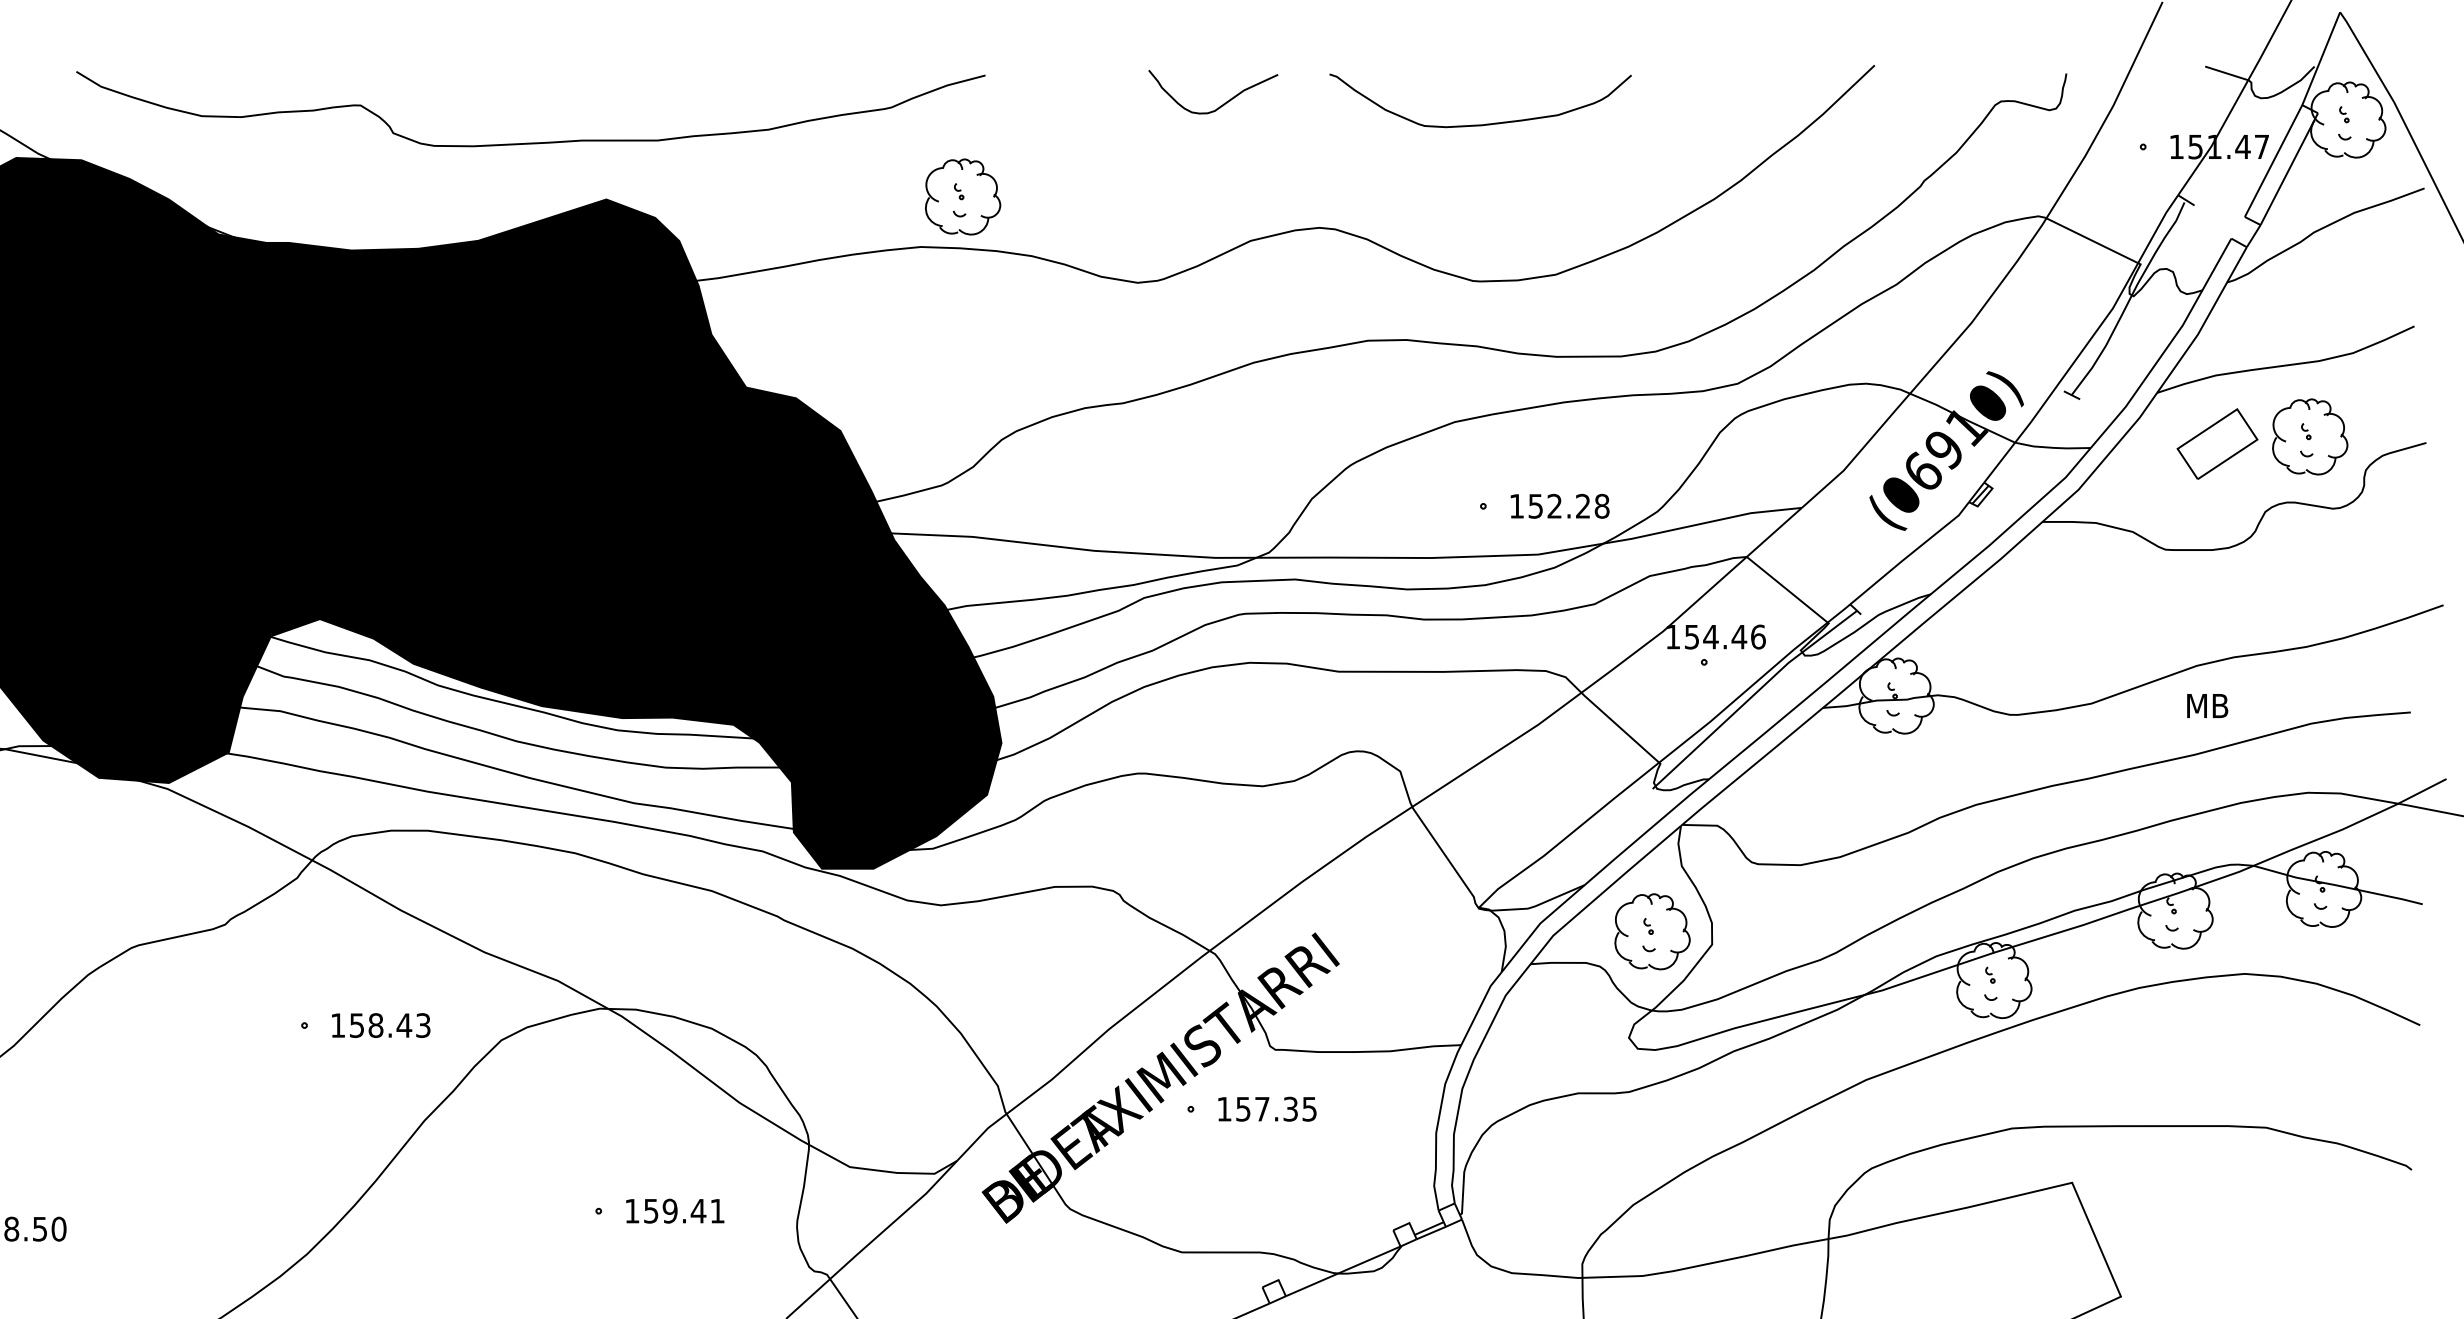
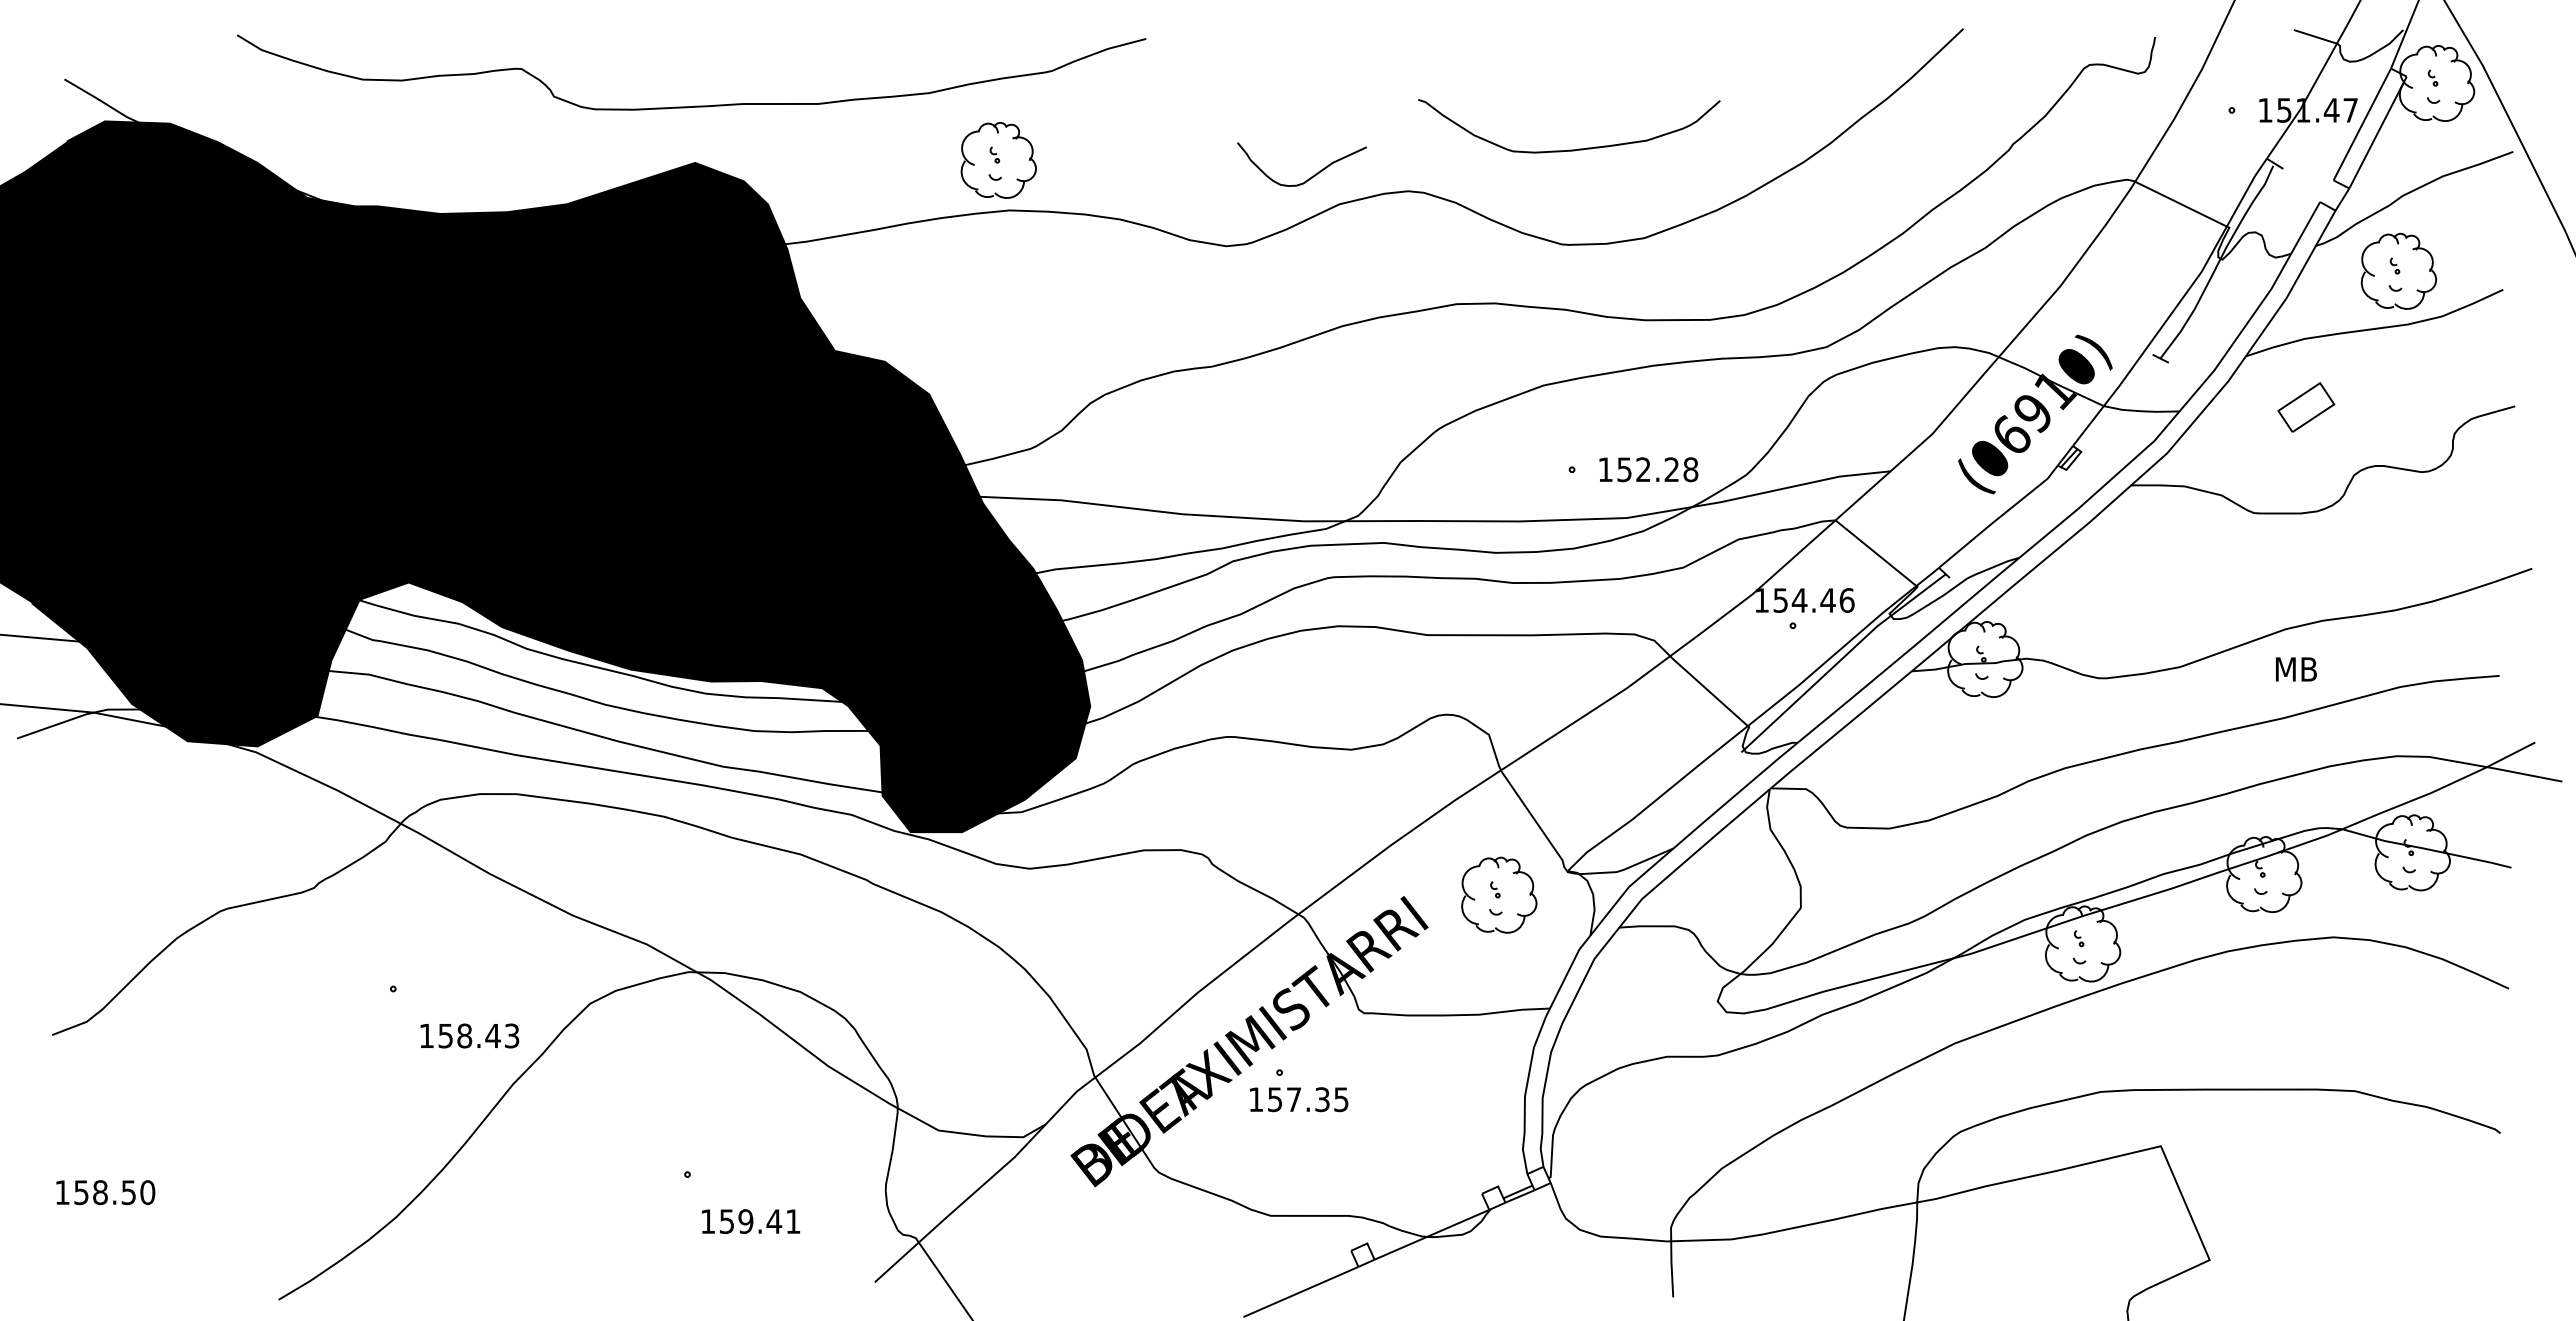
curve: (1222, 104) -> (1311, 176), moved
curve: (1480, 124) -> (1569, 149), moved
curve: (534, 142) -> (695, 105), moved
part: (962, 197) -> (998, 160), moved
part: (2309, 436) -> (2398, 270), moved
part: (2217, 444) -> (2306, 407), size x0.7
part: (1652, 931) -> (1499, 894), moved
text: (380, 1025) -> (469, 1035), moved
text: (1267, 1109) -> (1299, 1099), moved
text: (675, 1211) -> (751, 1221), moved

